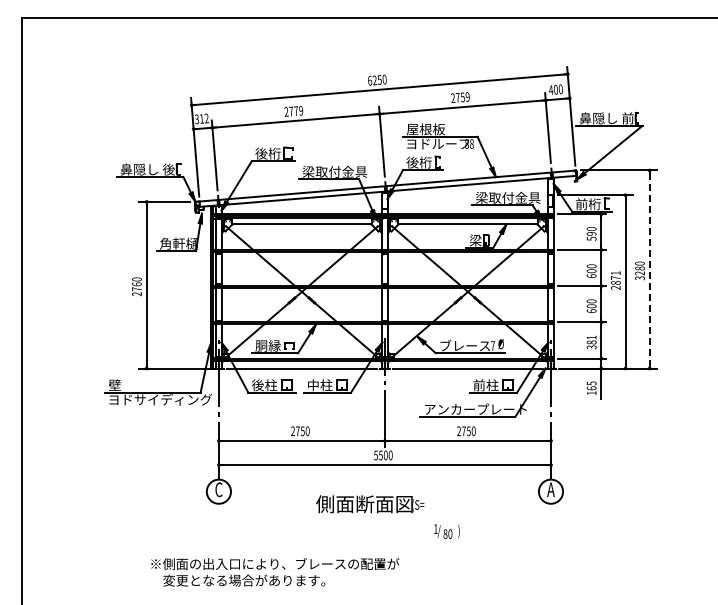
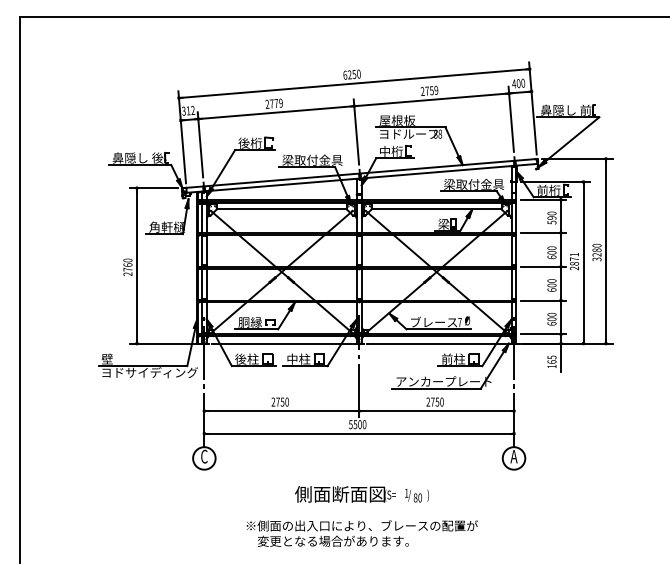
text: (412, 162) -> (384, 151), 後桁 -> 中桁
line: (649, 270) -> (605, 252), dashed -> solid
text: (591, 342) -> (551, 319), 381 -> 600
text: (370, 504) -> (345, 494), moved
text: (275, 572) -> (362, 533), moved

